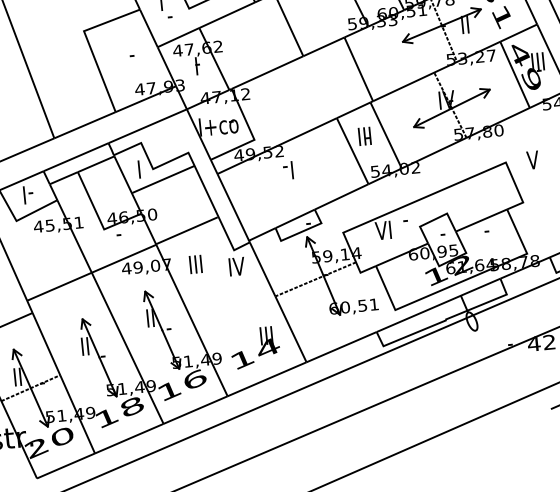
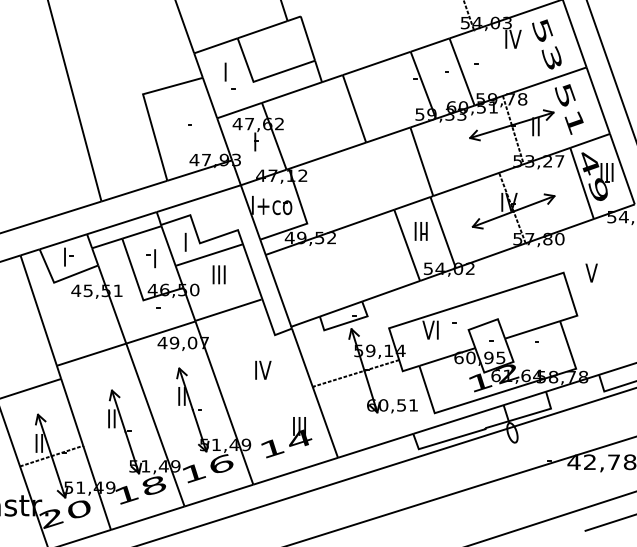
part: (287, 170) -> (150, 258), moved
text: (195, 264) -> (218, 274), moved
text: (237, 265) -> (263, 369), moved

